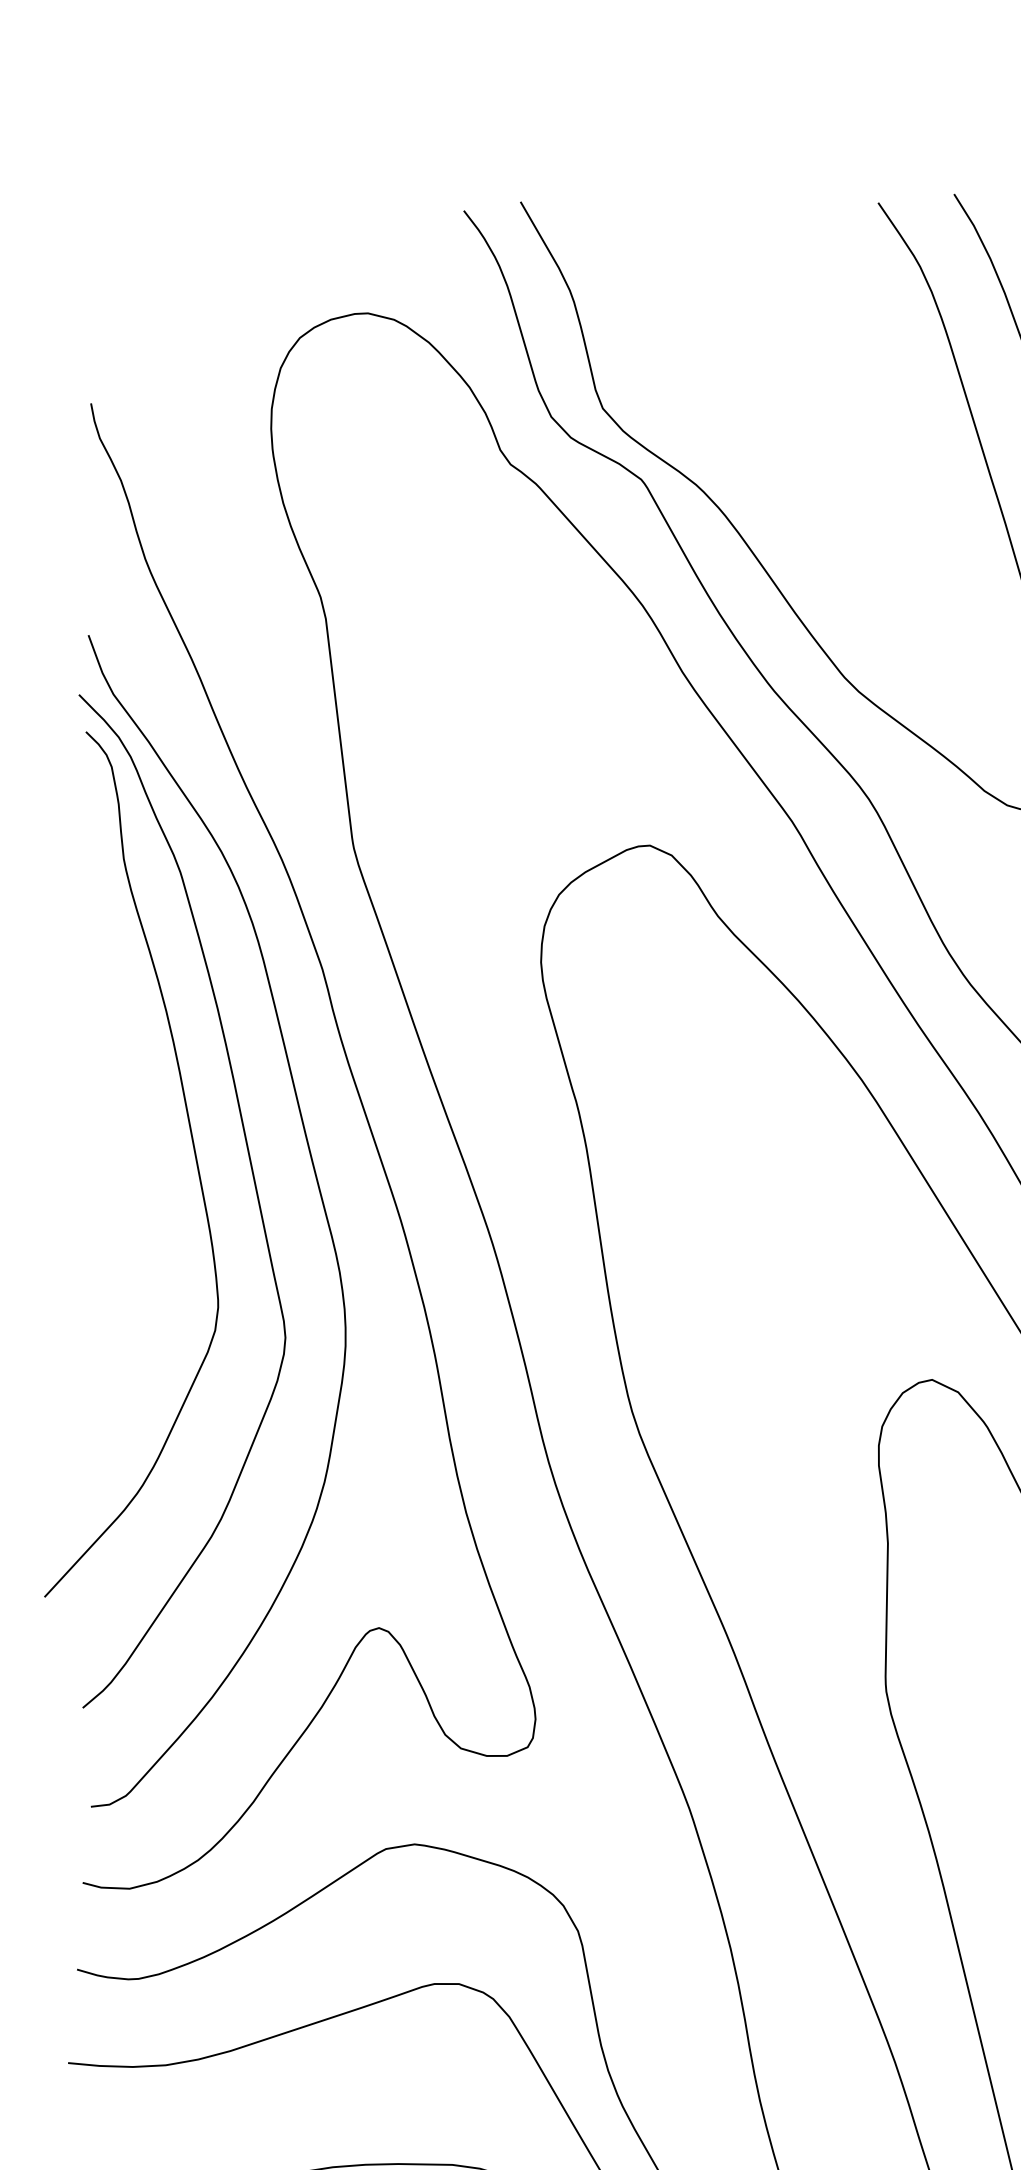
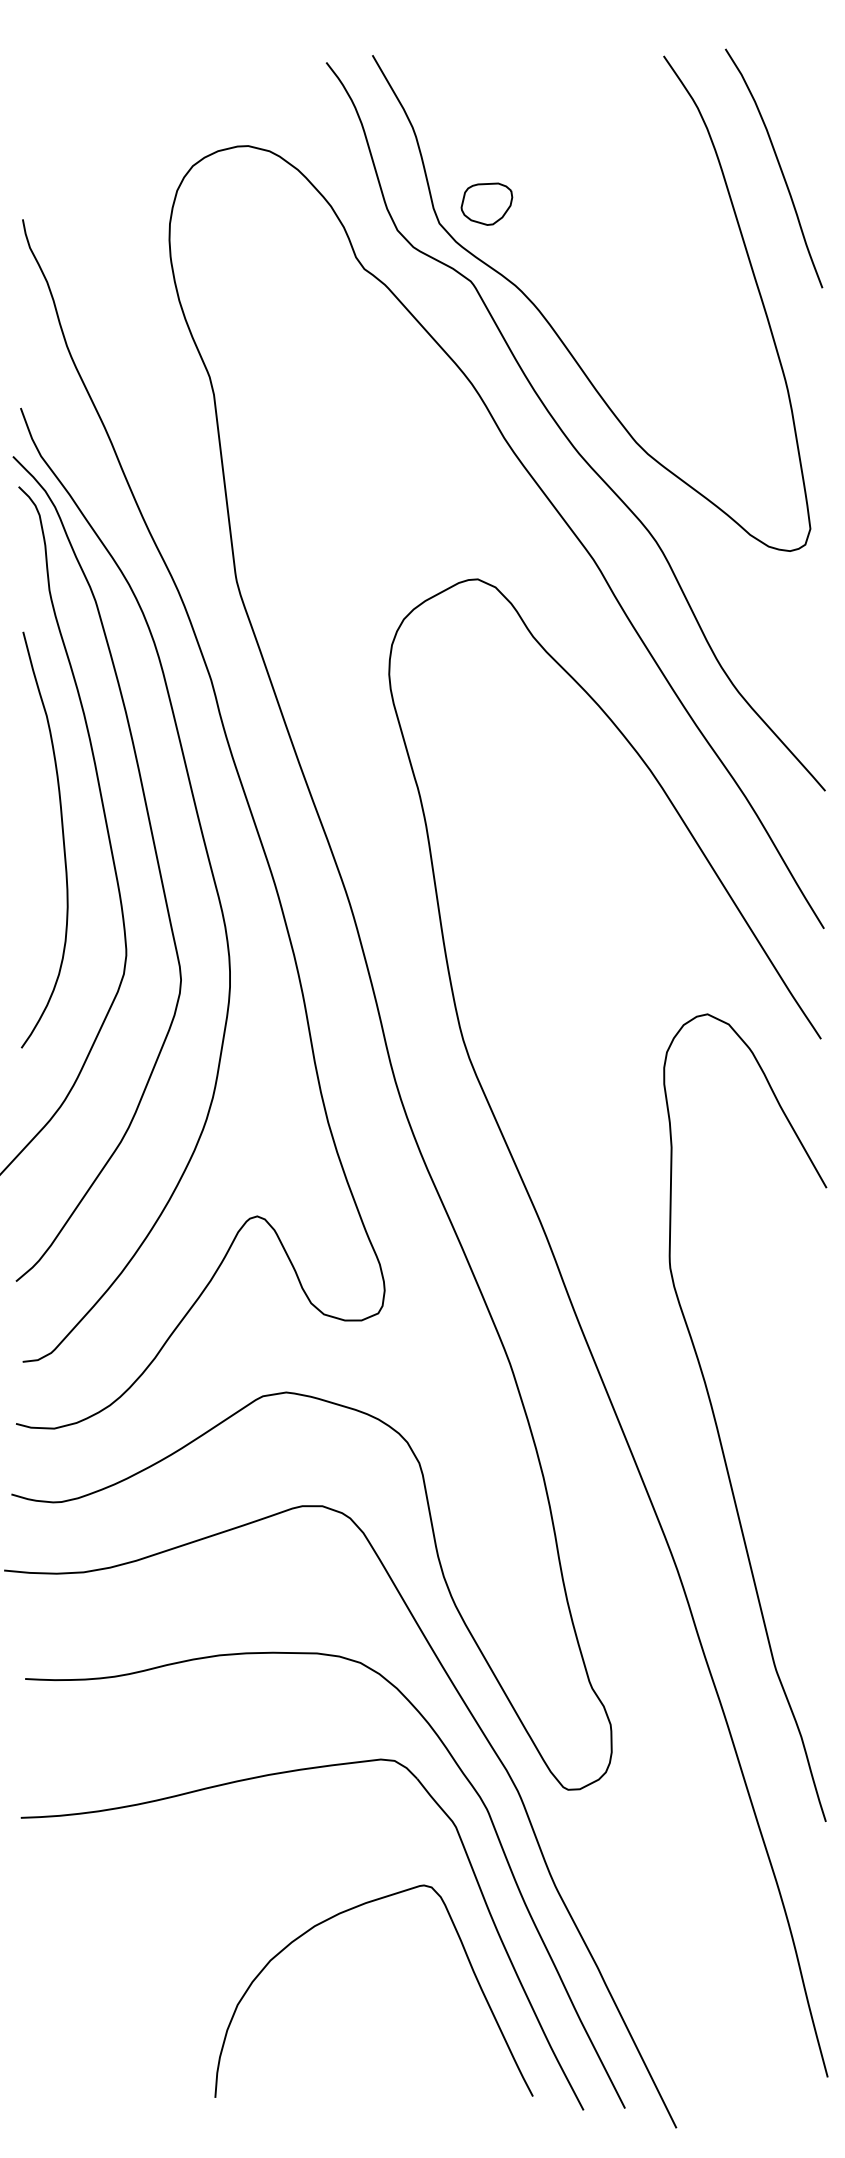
part: (660, 383) -> (486, 203), added
curve: (139, 1165) -> (62, 839), added

